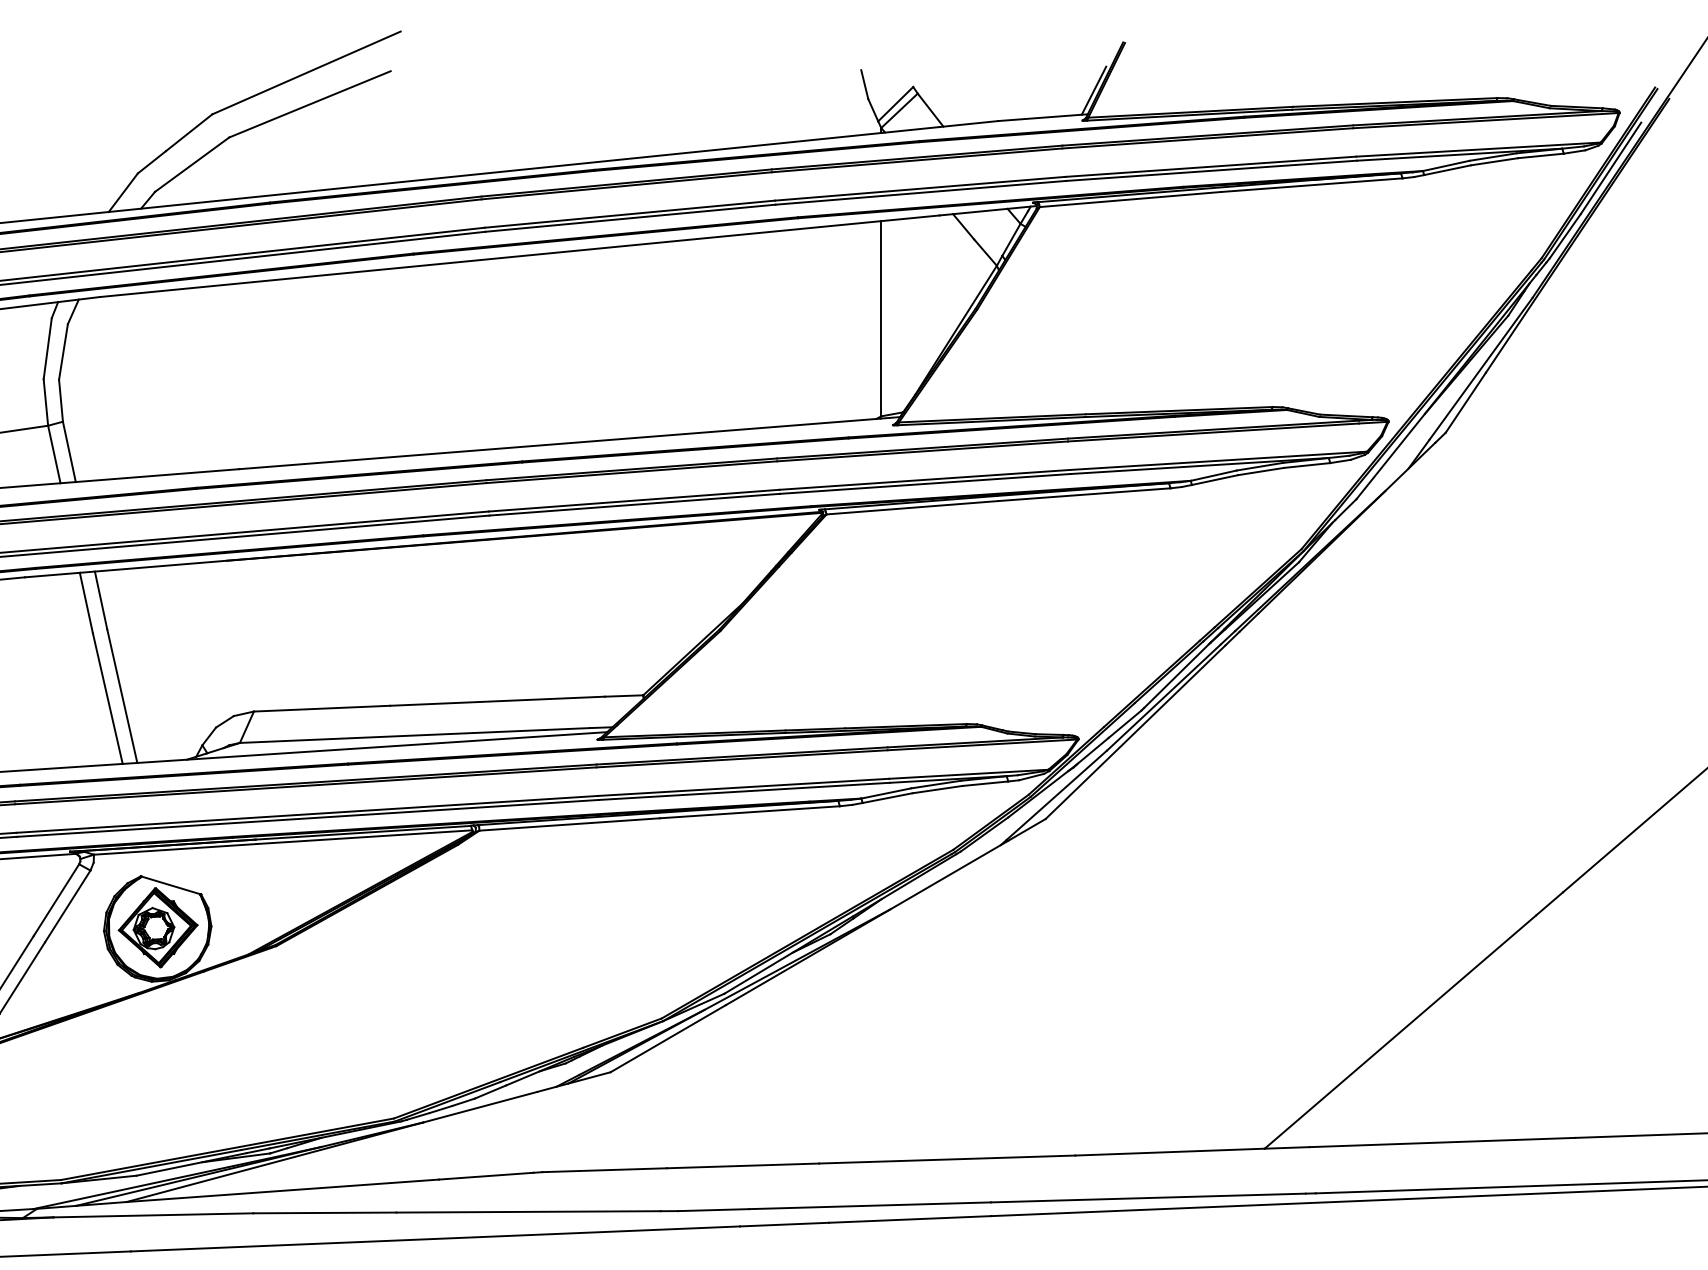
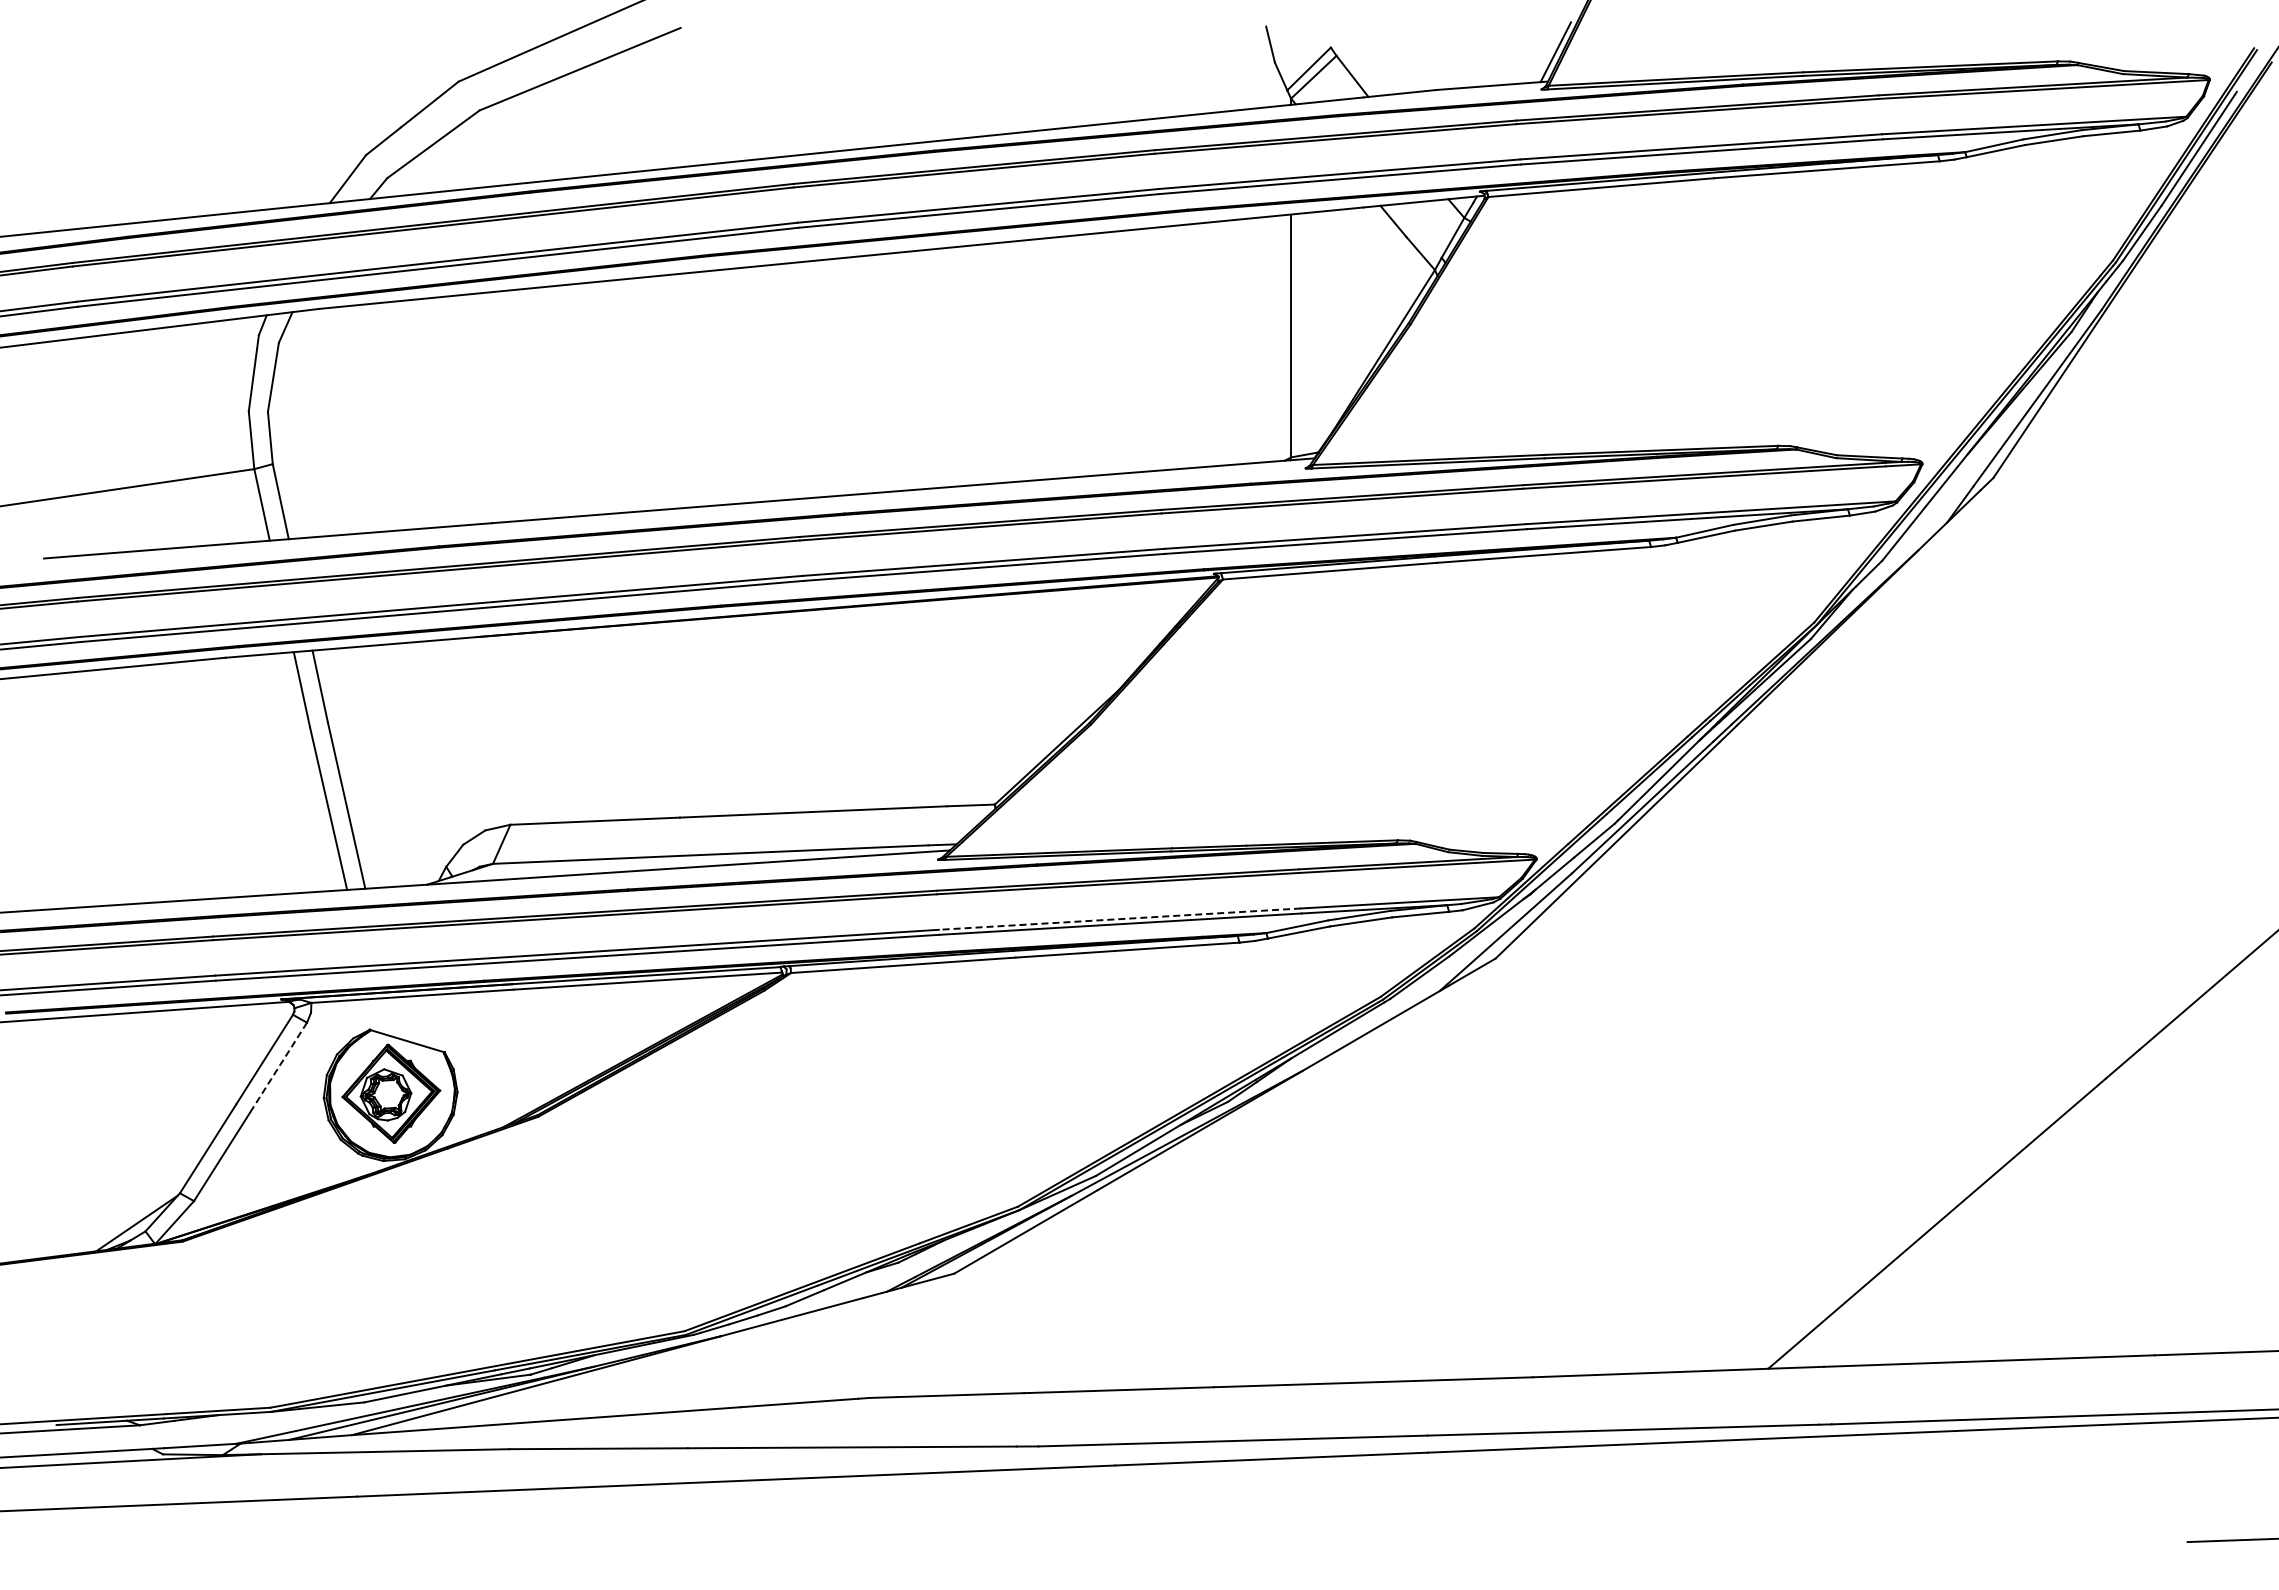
line: (743, 787) -> (1119, 919), solid -> dashed
line: (67, 906) -> (278, 1067), solid -> dashed

